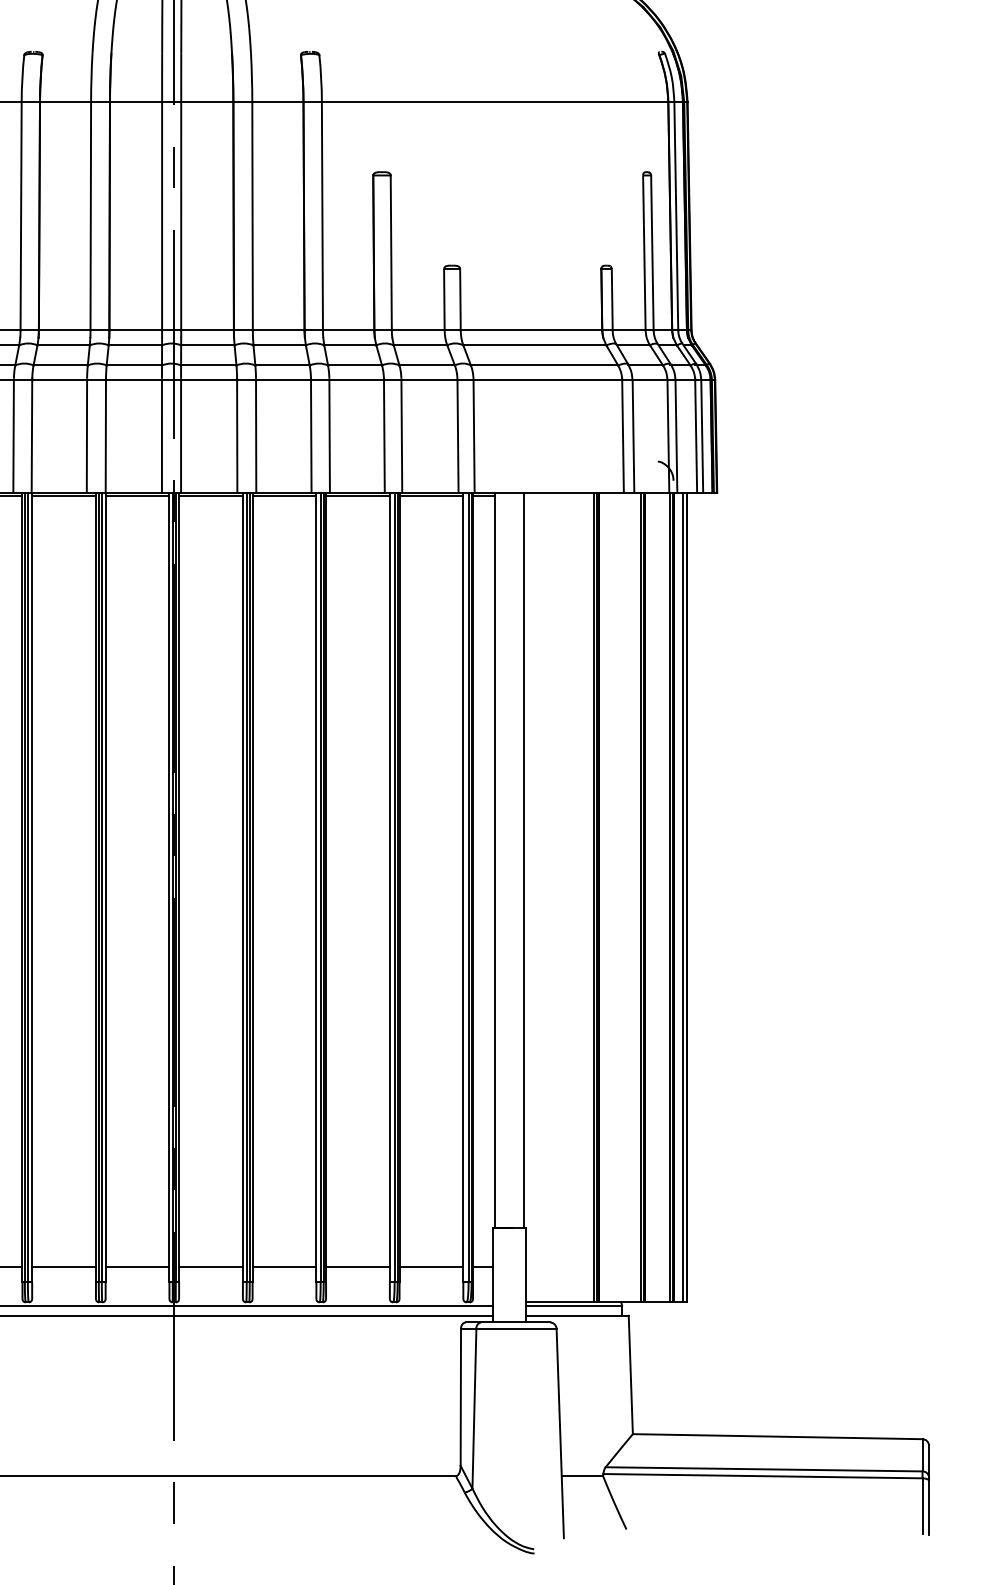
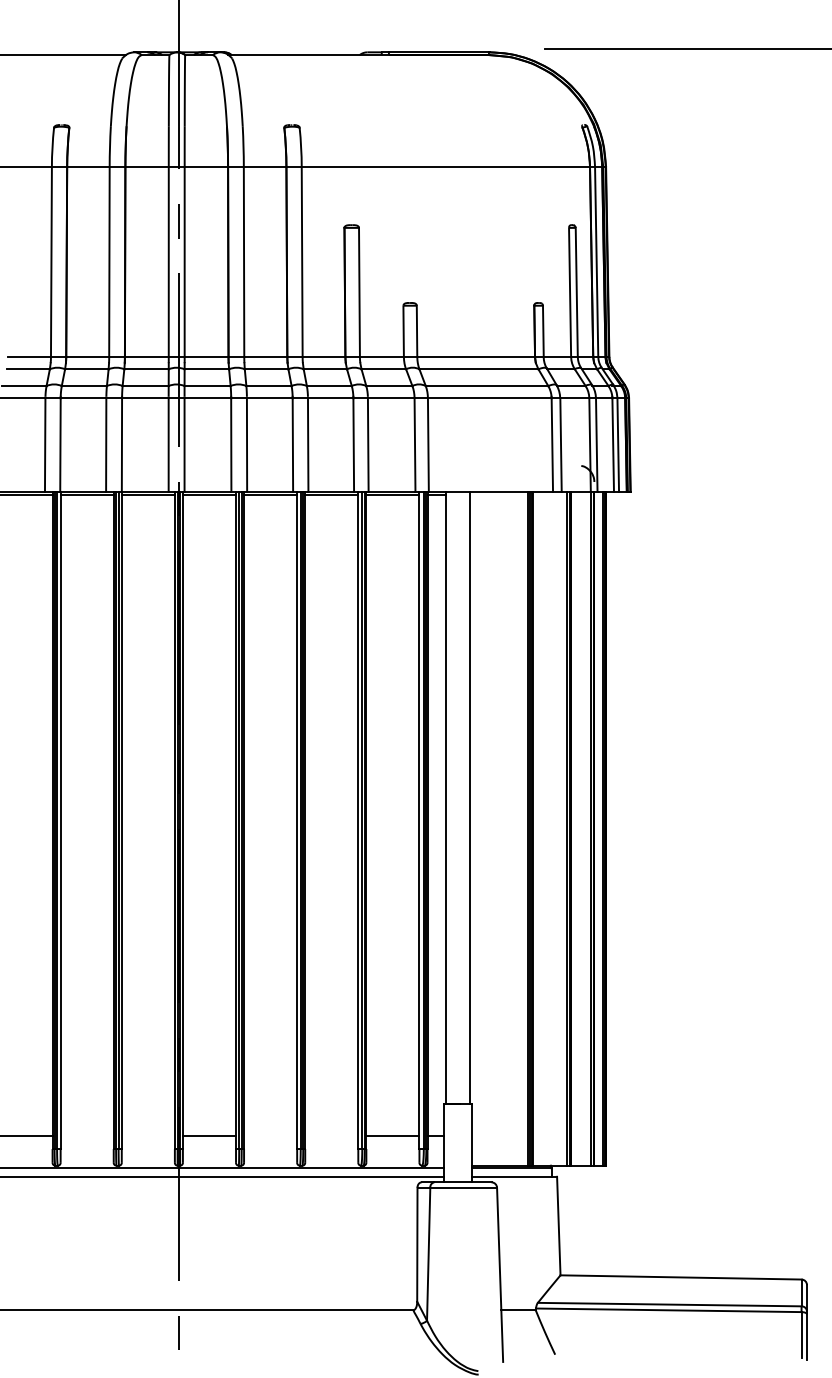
line: (63, 1267) -> (86, 1136), removed
line: (136, 1267) -> (147, 1136), removed
line: (284, 1267) -> (270, 1136), removed
line: (357, 1267) -> (331, 1136), removed

